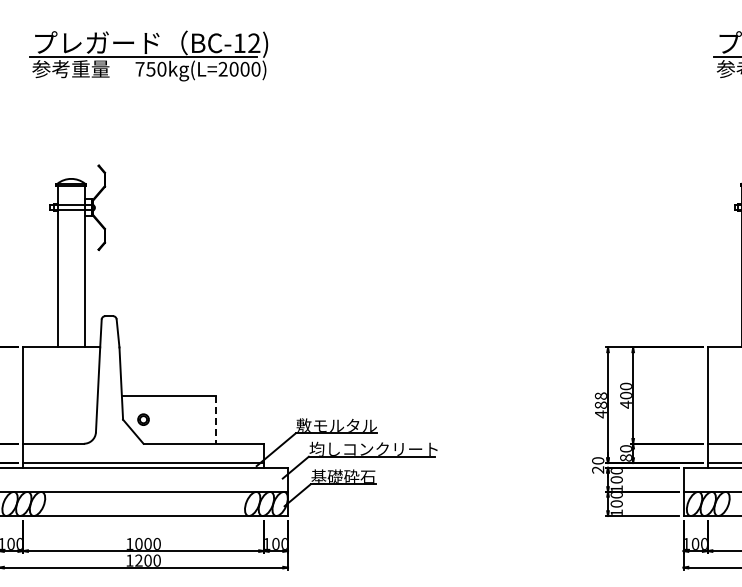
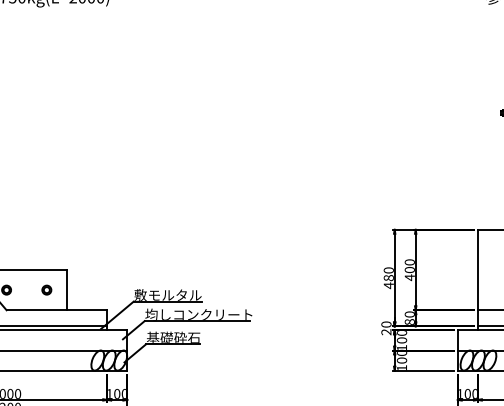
text: (600, 395) -> (388, 269), 488 -> 480
part: (191, 419) -> (46, 289), added
line: (215, 420) -> (66, 290), dashed -> solid

